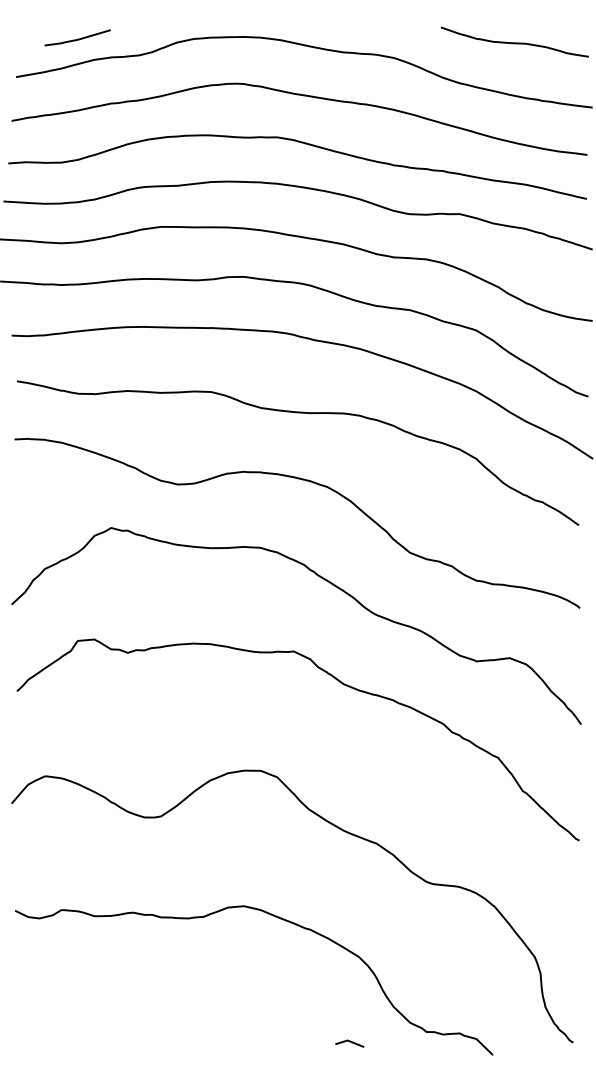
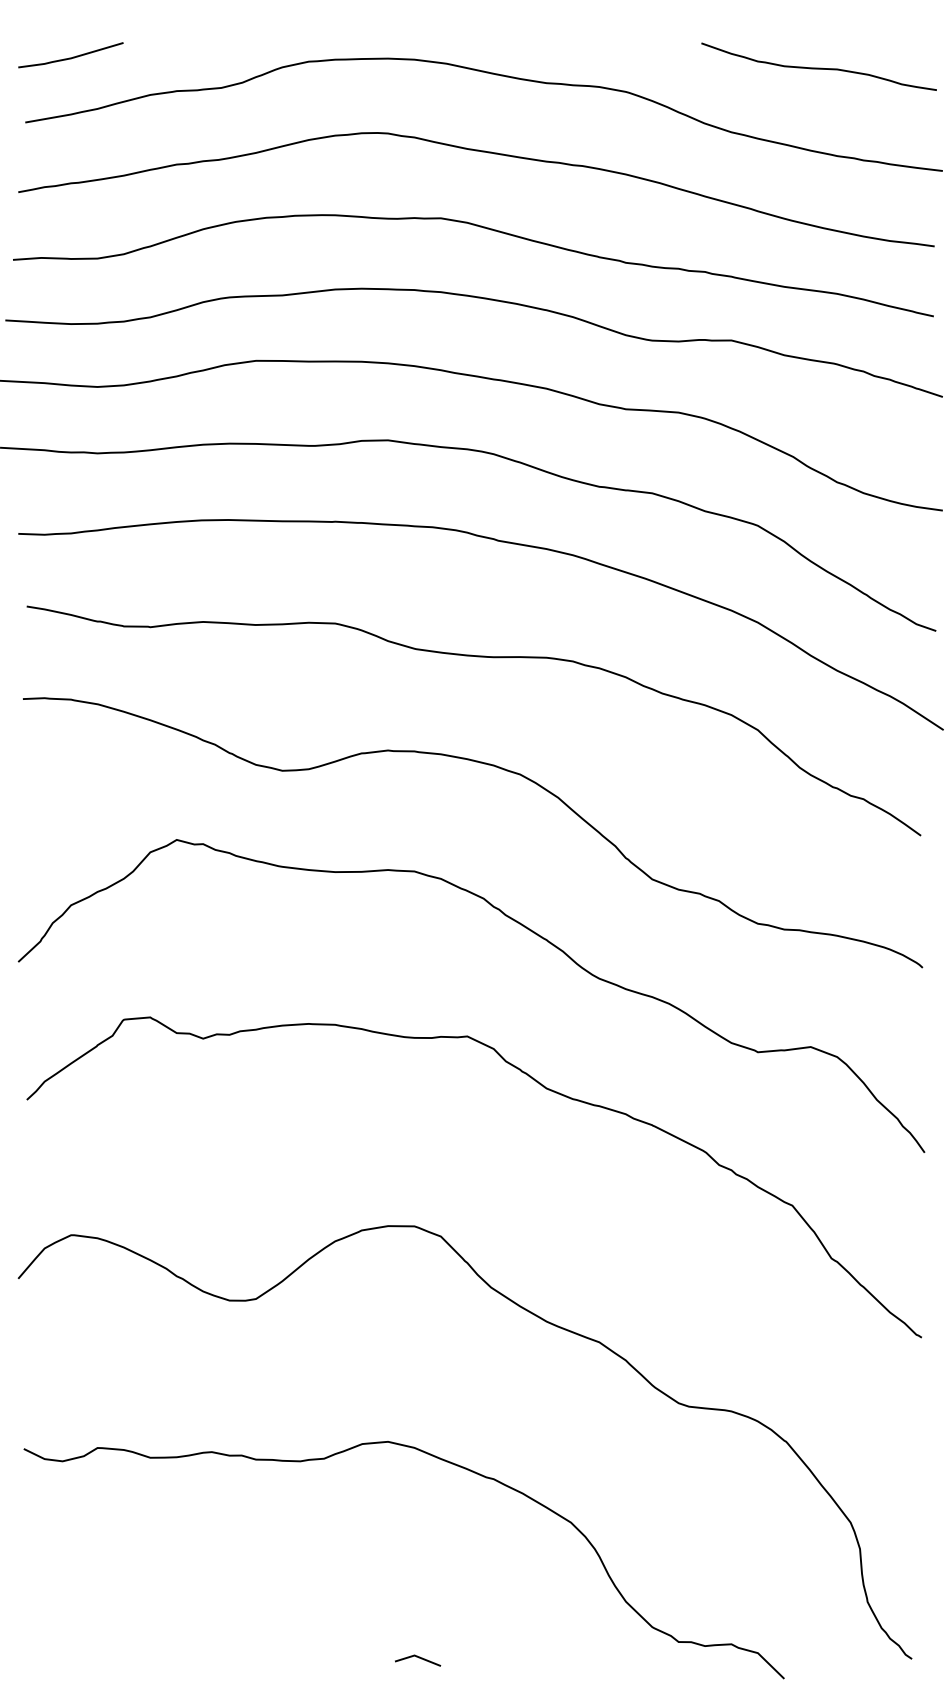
line: (78, 38) -> (72, 56), moved
line: (349, 1042) -> (417, 1658), moved

